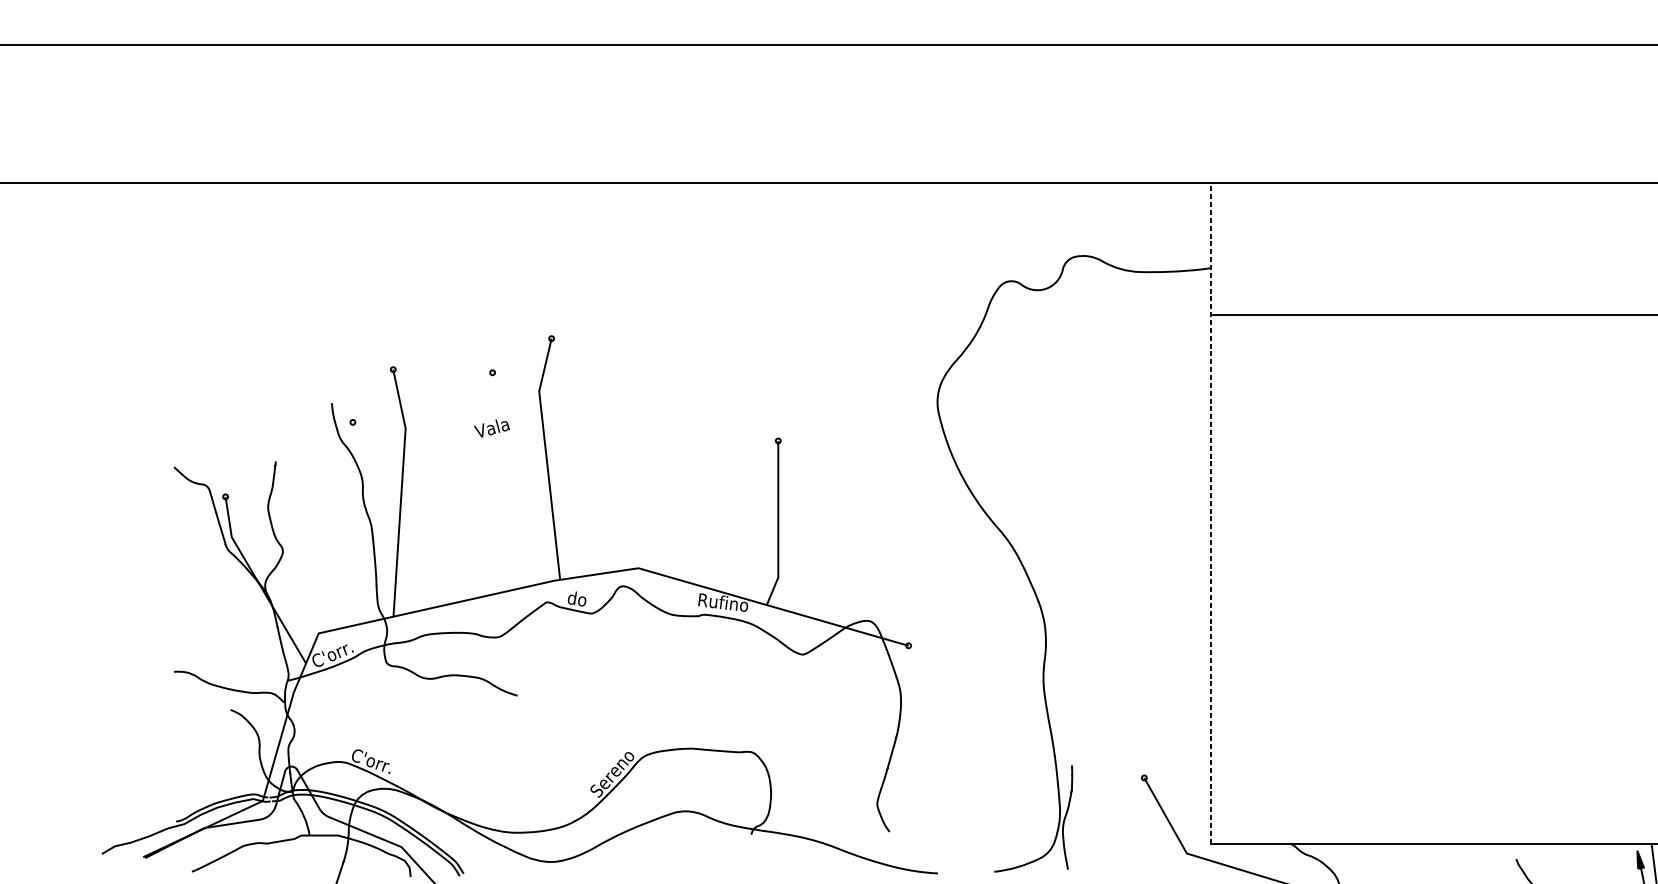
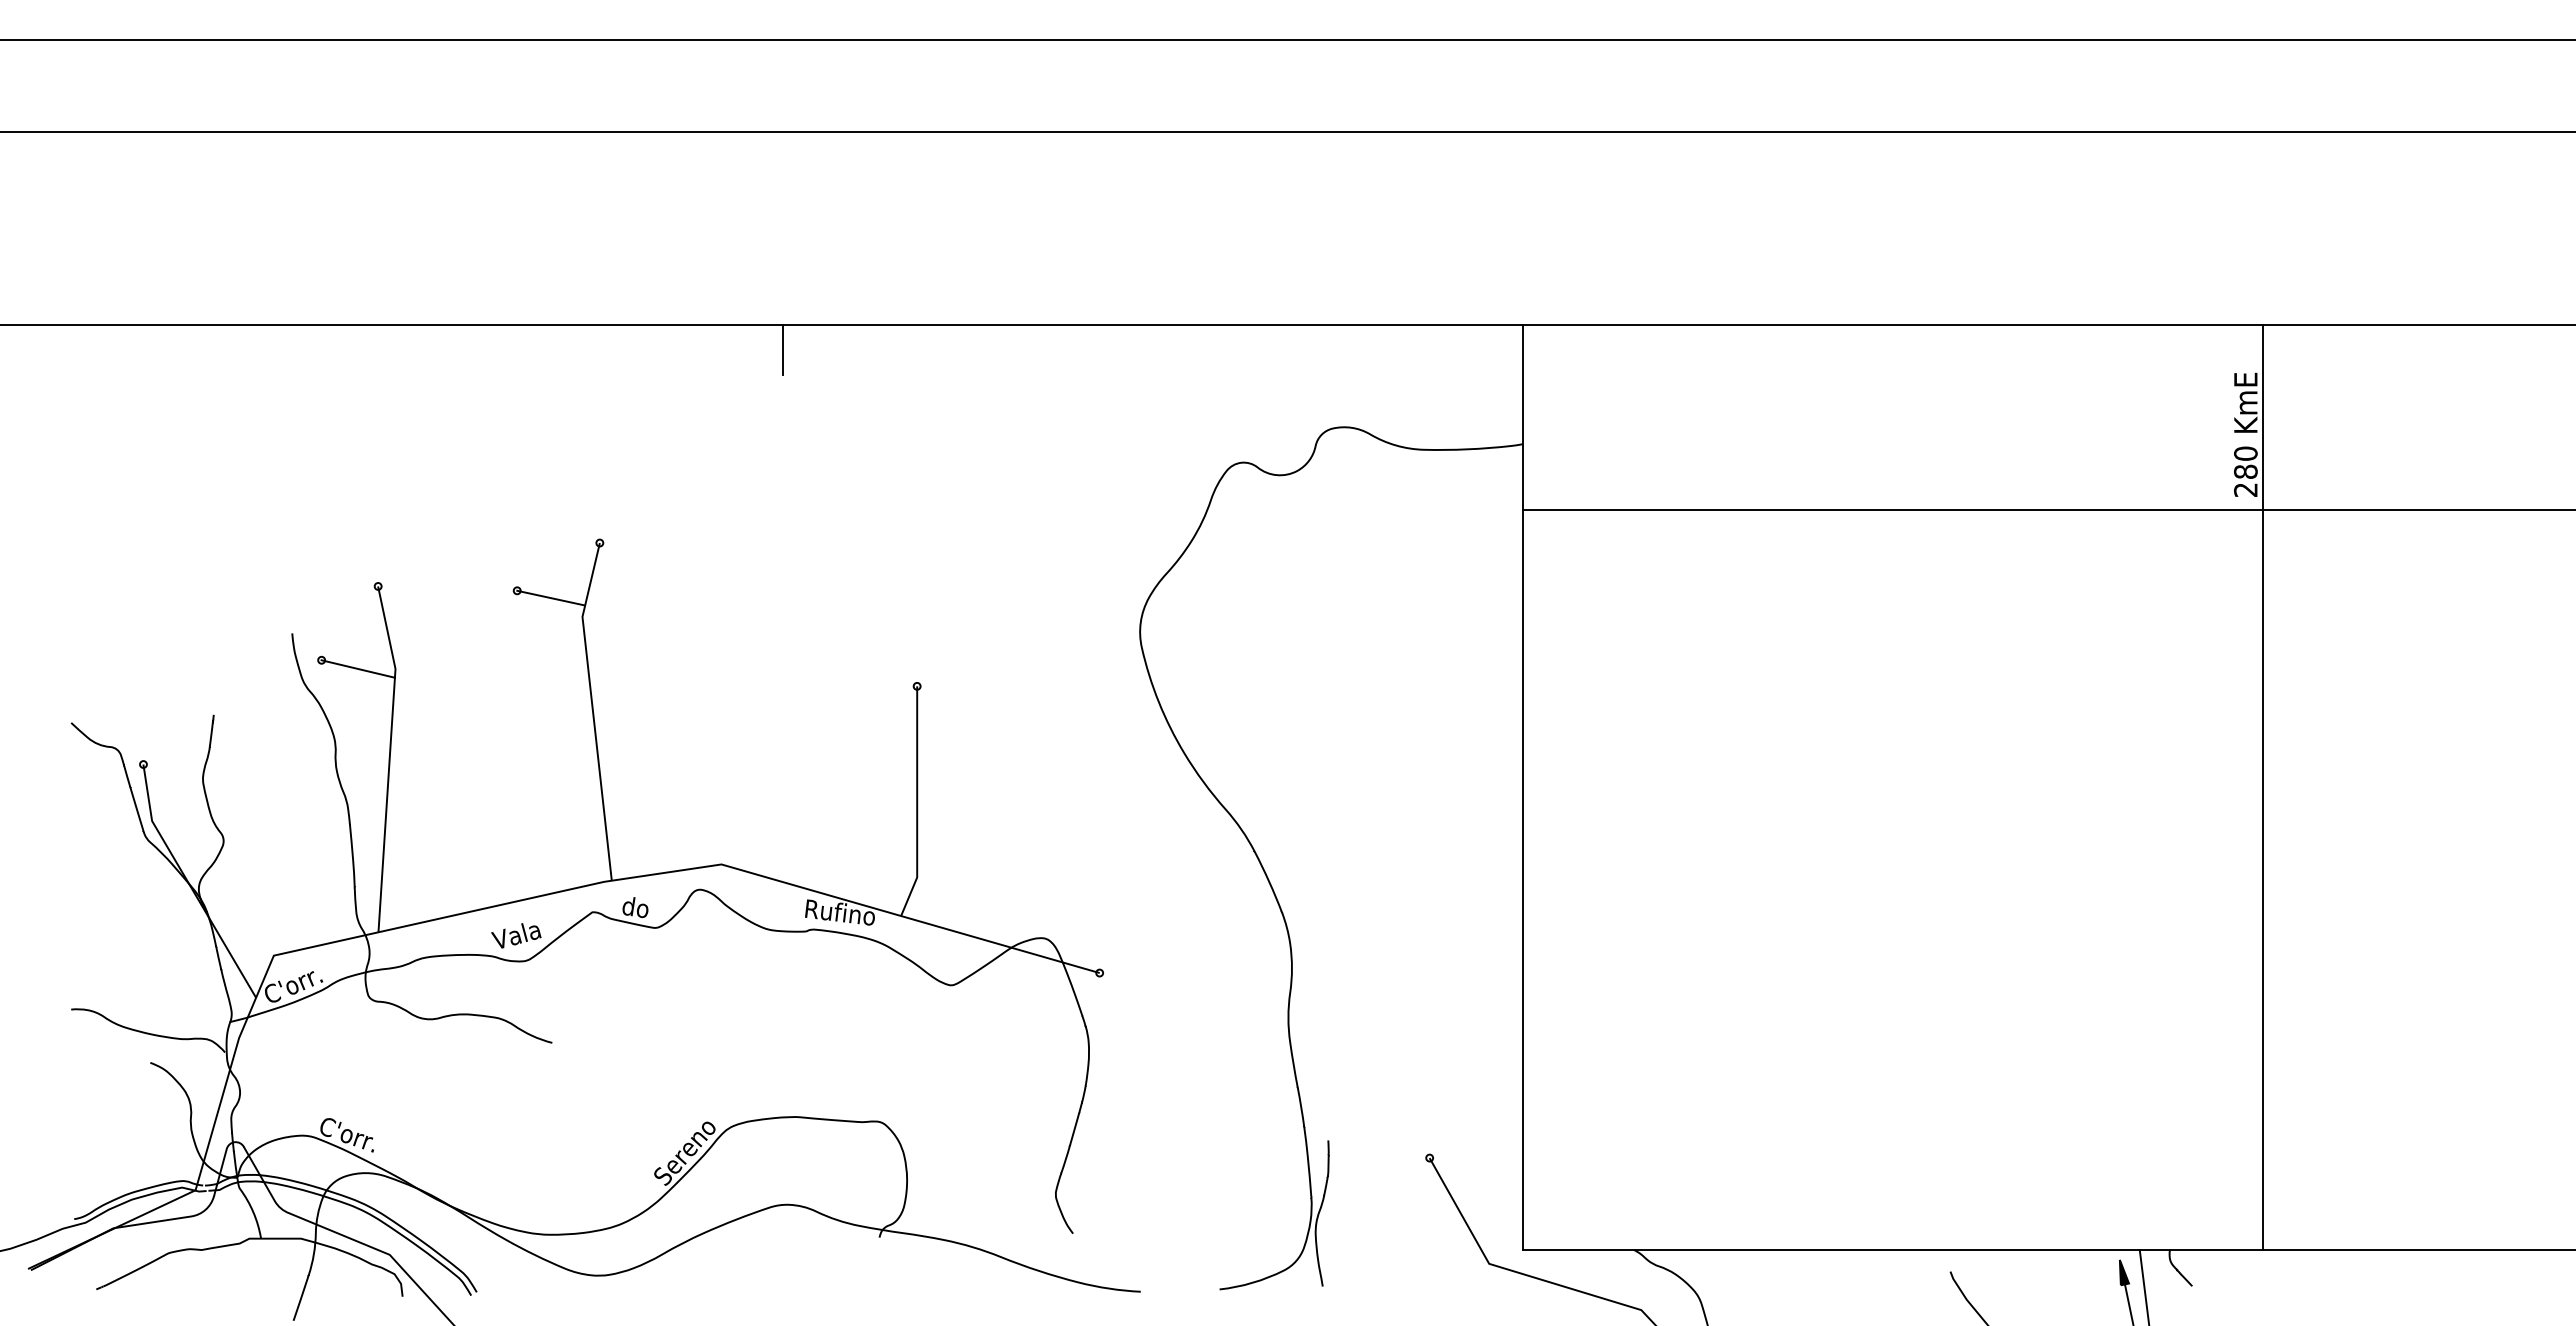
line: (682, 200) -> (782, 349), added
line: (517, 377) -> (551, 597), added
line: (378, 428) -> (357, 668), added
text: (492, 428) -> (516, 935), moved
line: (1210, 513) -> (1522, 787), dashed -> solid

